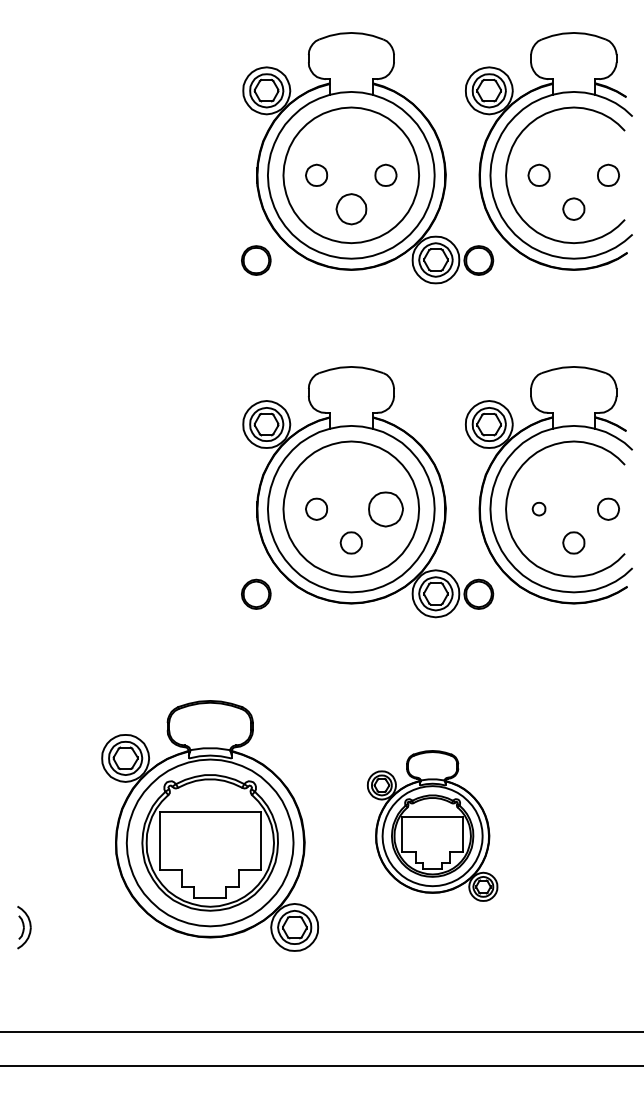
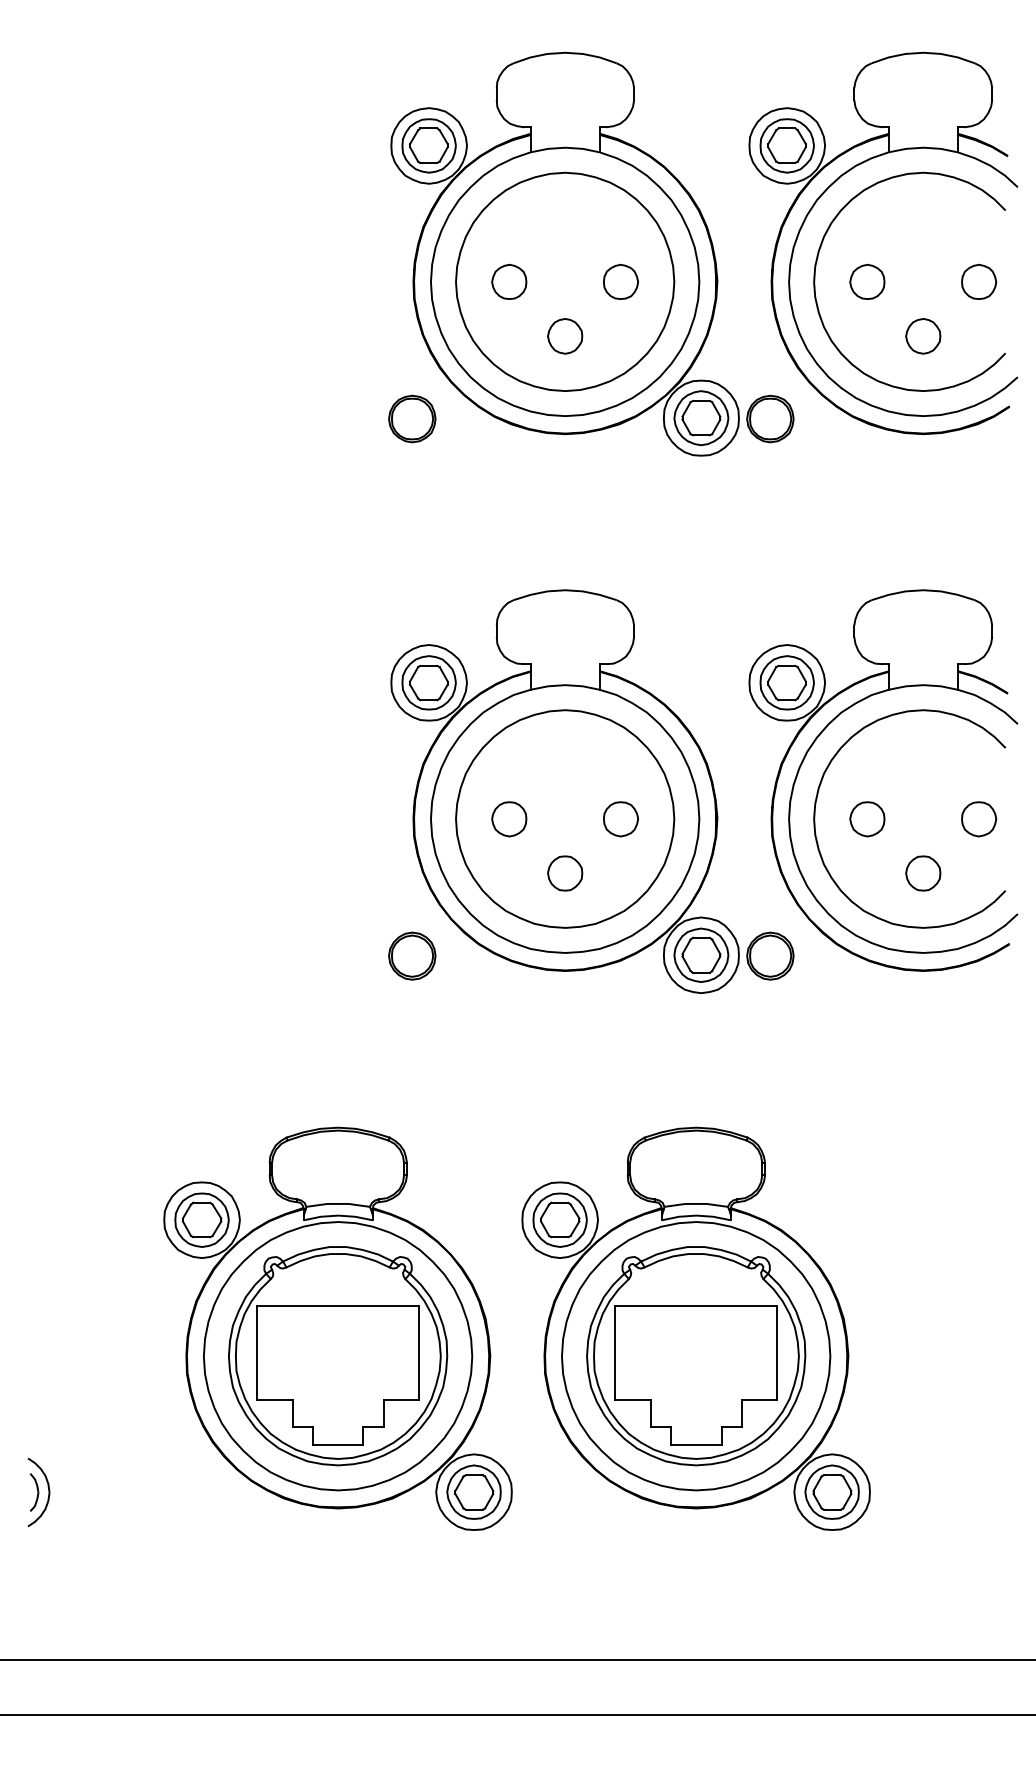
part: (350, 208) -> (563, 335), size x0.71
part: (385, 508) -> (620, 818), size x0.62
part: (538, 508) -> (866, 818), size x1.67
part: (432, 825) -> (695, 1328), size x1.67

